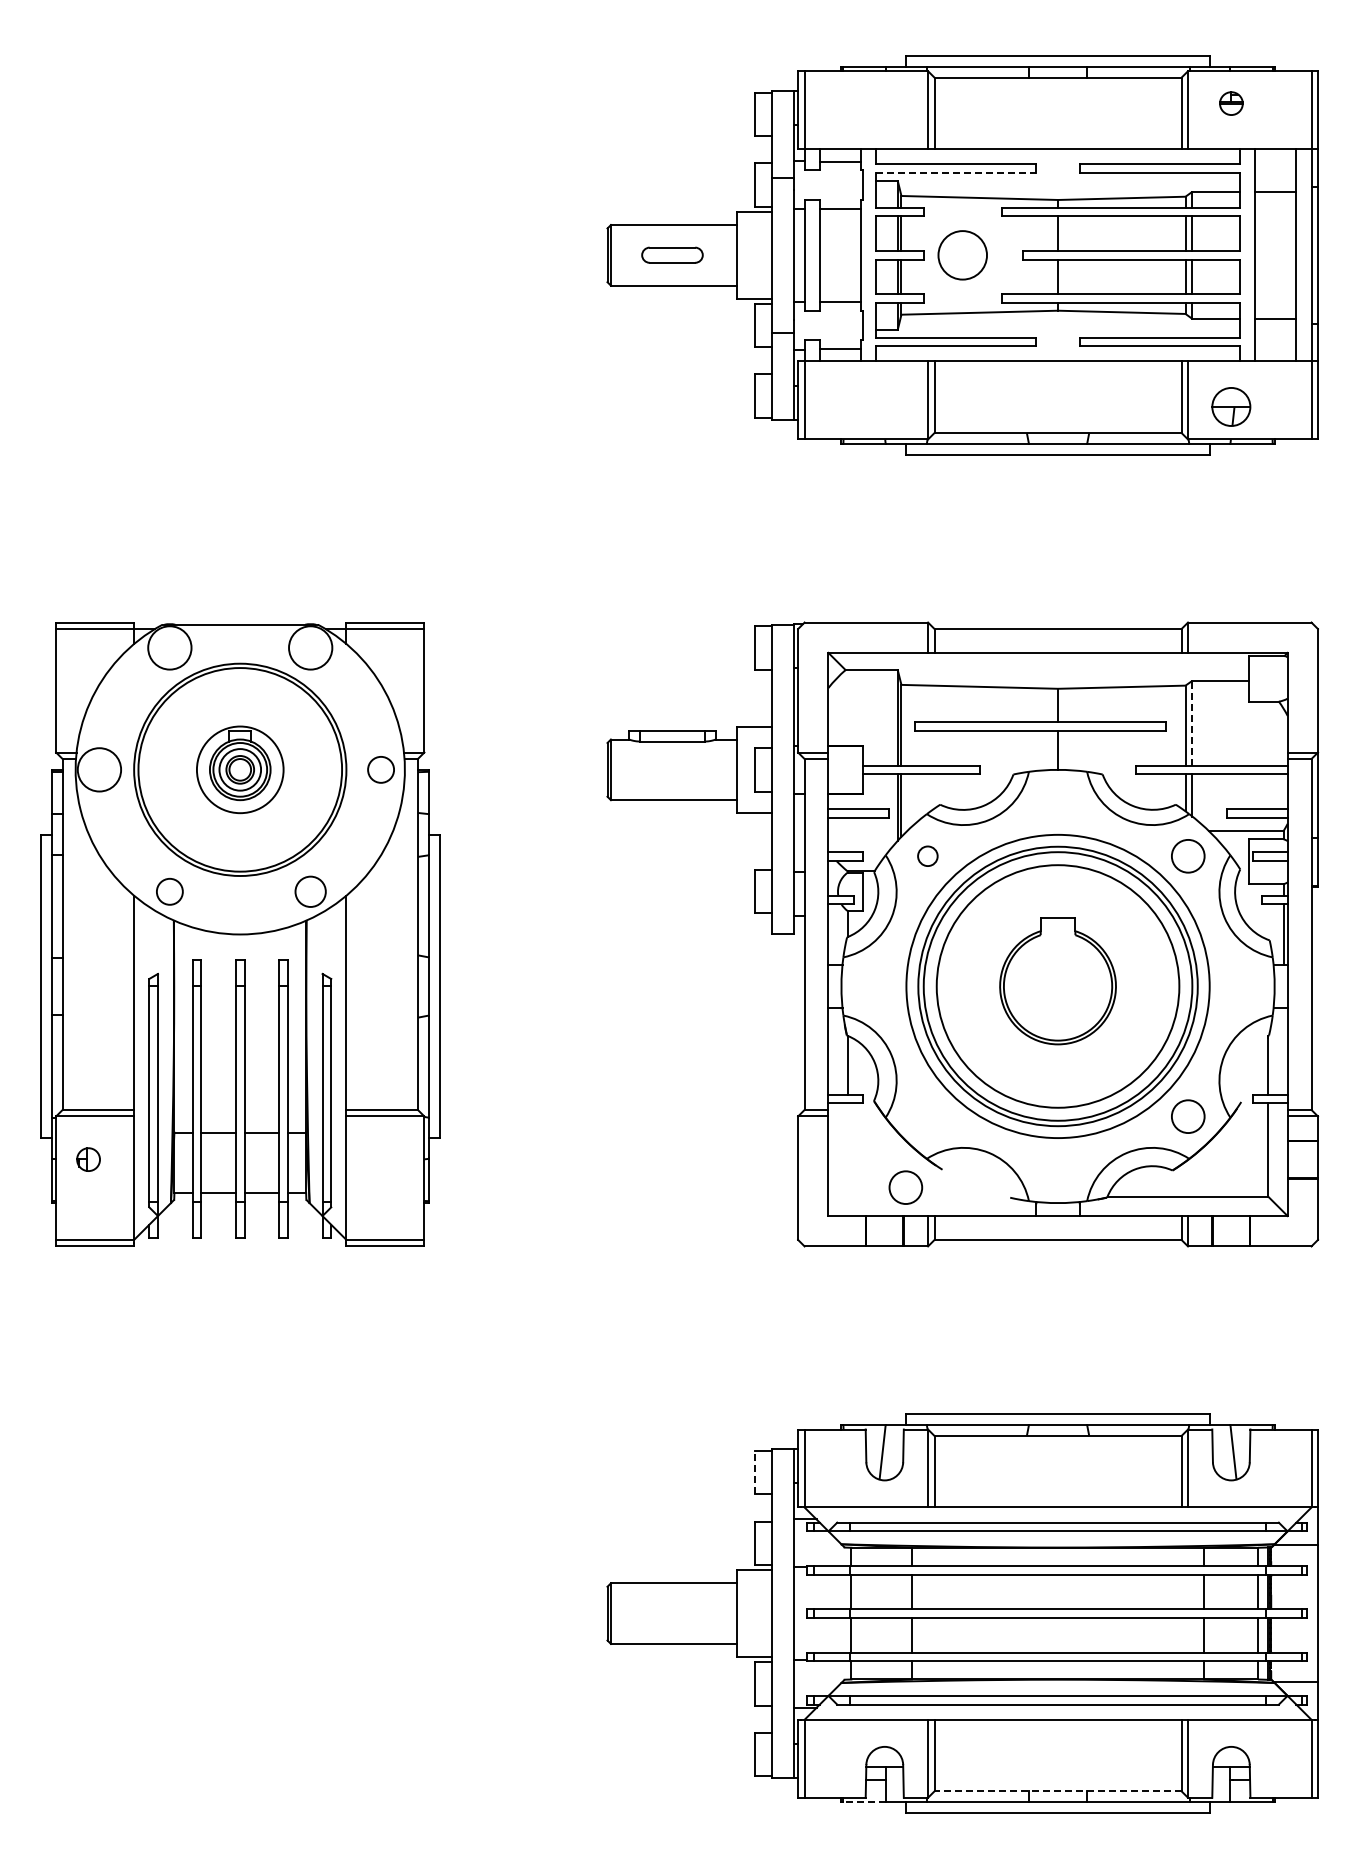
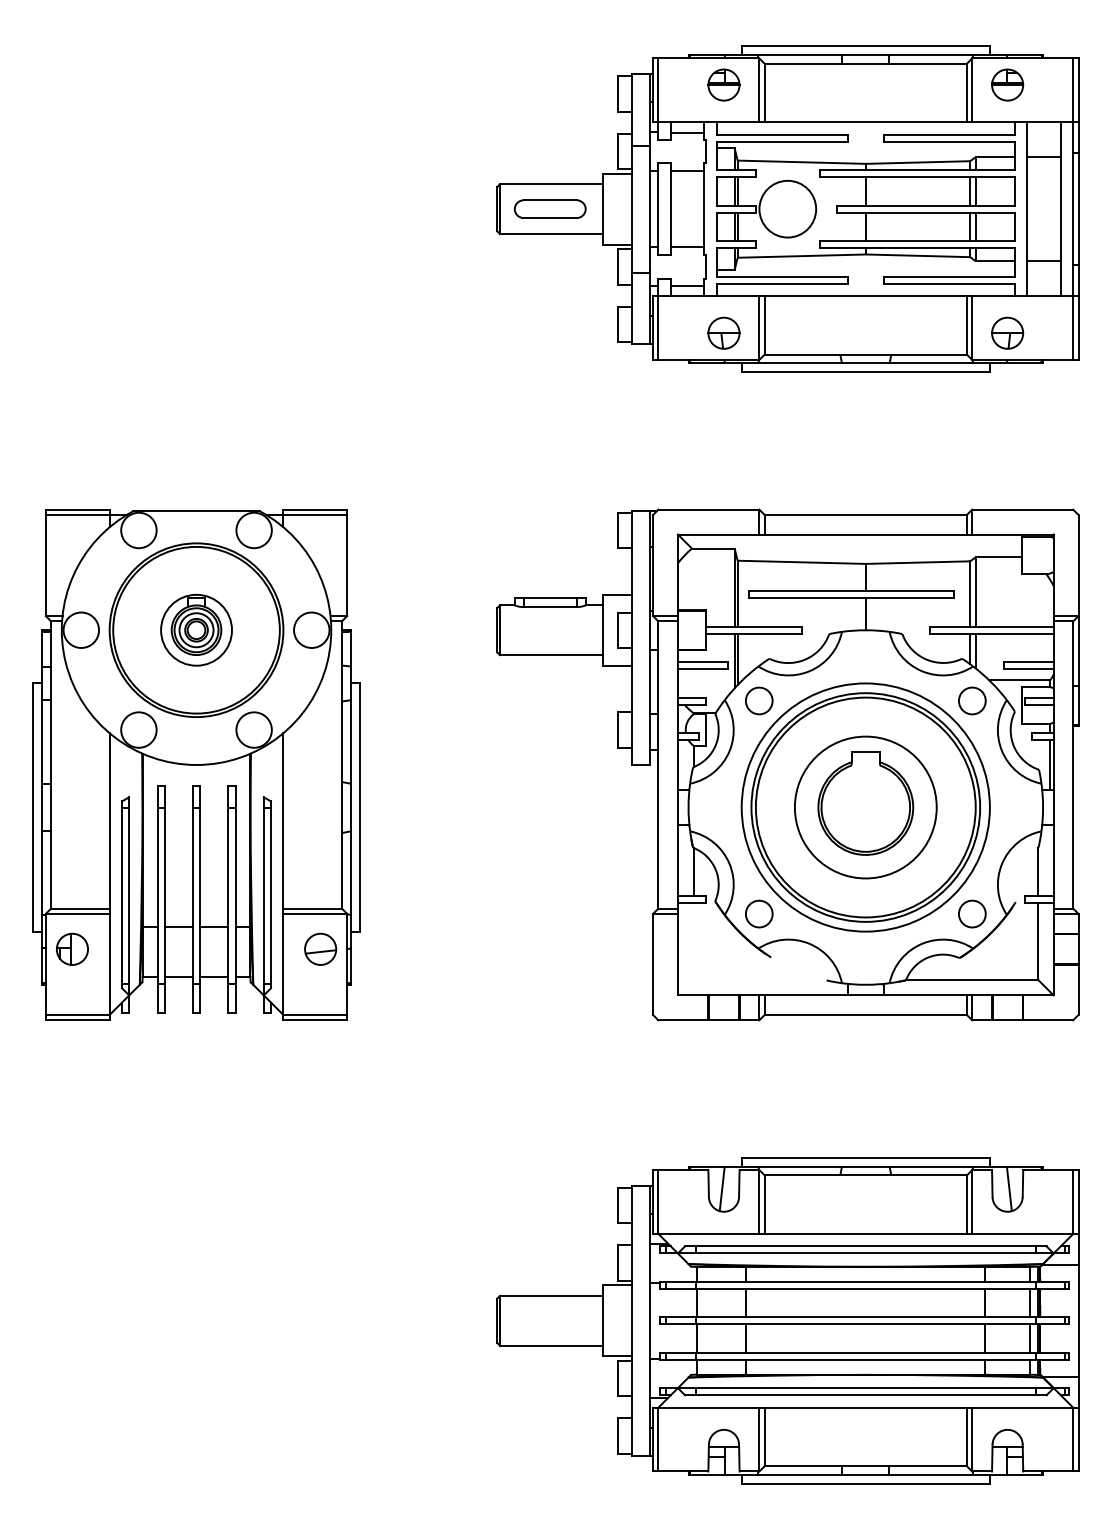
part: (884, 103) -> (723, 84), added
part: (1231, 103) -> (1007, 84), size x1.67
line: (956, 173) -> (782, 142), dashed -> solid
part: (672, 254) -> (550, 208), size x1.43
circle: (962, 255) -> (787, 209), size x1.43
part: (884, 406) -> (723, 332), added
line: (1192, 722) -> (975, 591), dashed -> solid
circle: (380, 769) -> (311, 629), size x1.67
circle: (927, 855) -> (758, 700), size x1.67
circle: (169, 891) -> (138, 729), size x1.67
circle: (310, 891) -> (254, 729), size x1.43
circle: (1057, 986) -> (865, 807), size x0.71
part: (88, 1159) -> (72, 949), size x1.67
part: (391, 1159) -> (320, 949), added
circle: (905, 1187) -> (758, 913), moved
line: (754, 1472) -> (617, 1205), dashed -> solid
line: (1057, 1791) -> (865, 1466), dashed -> solid
line: (864, 1802) -> (707, 1475), dashed -> solid

